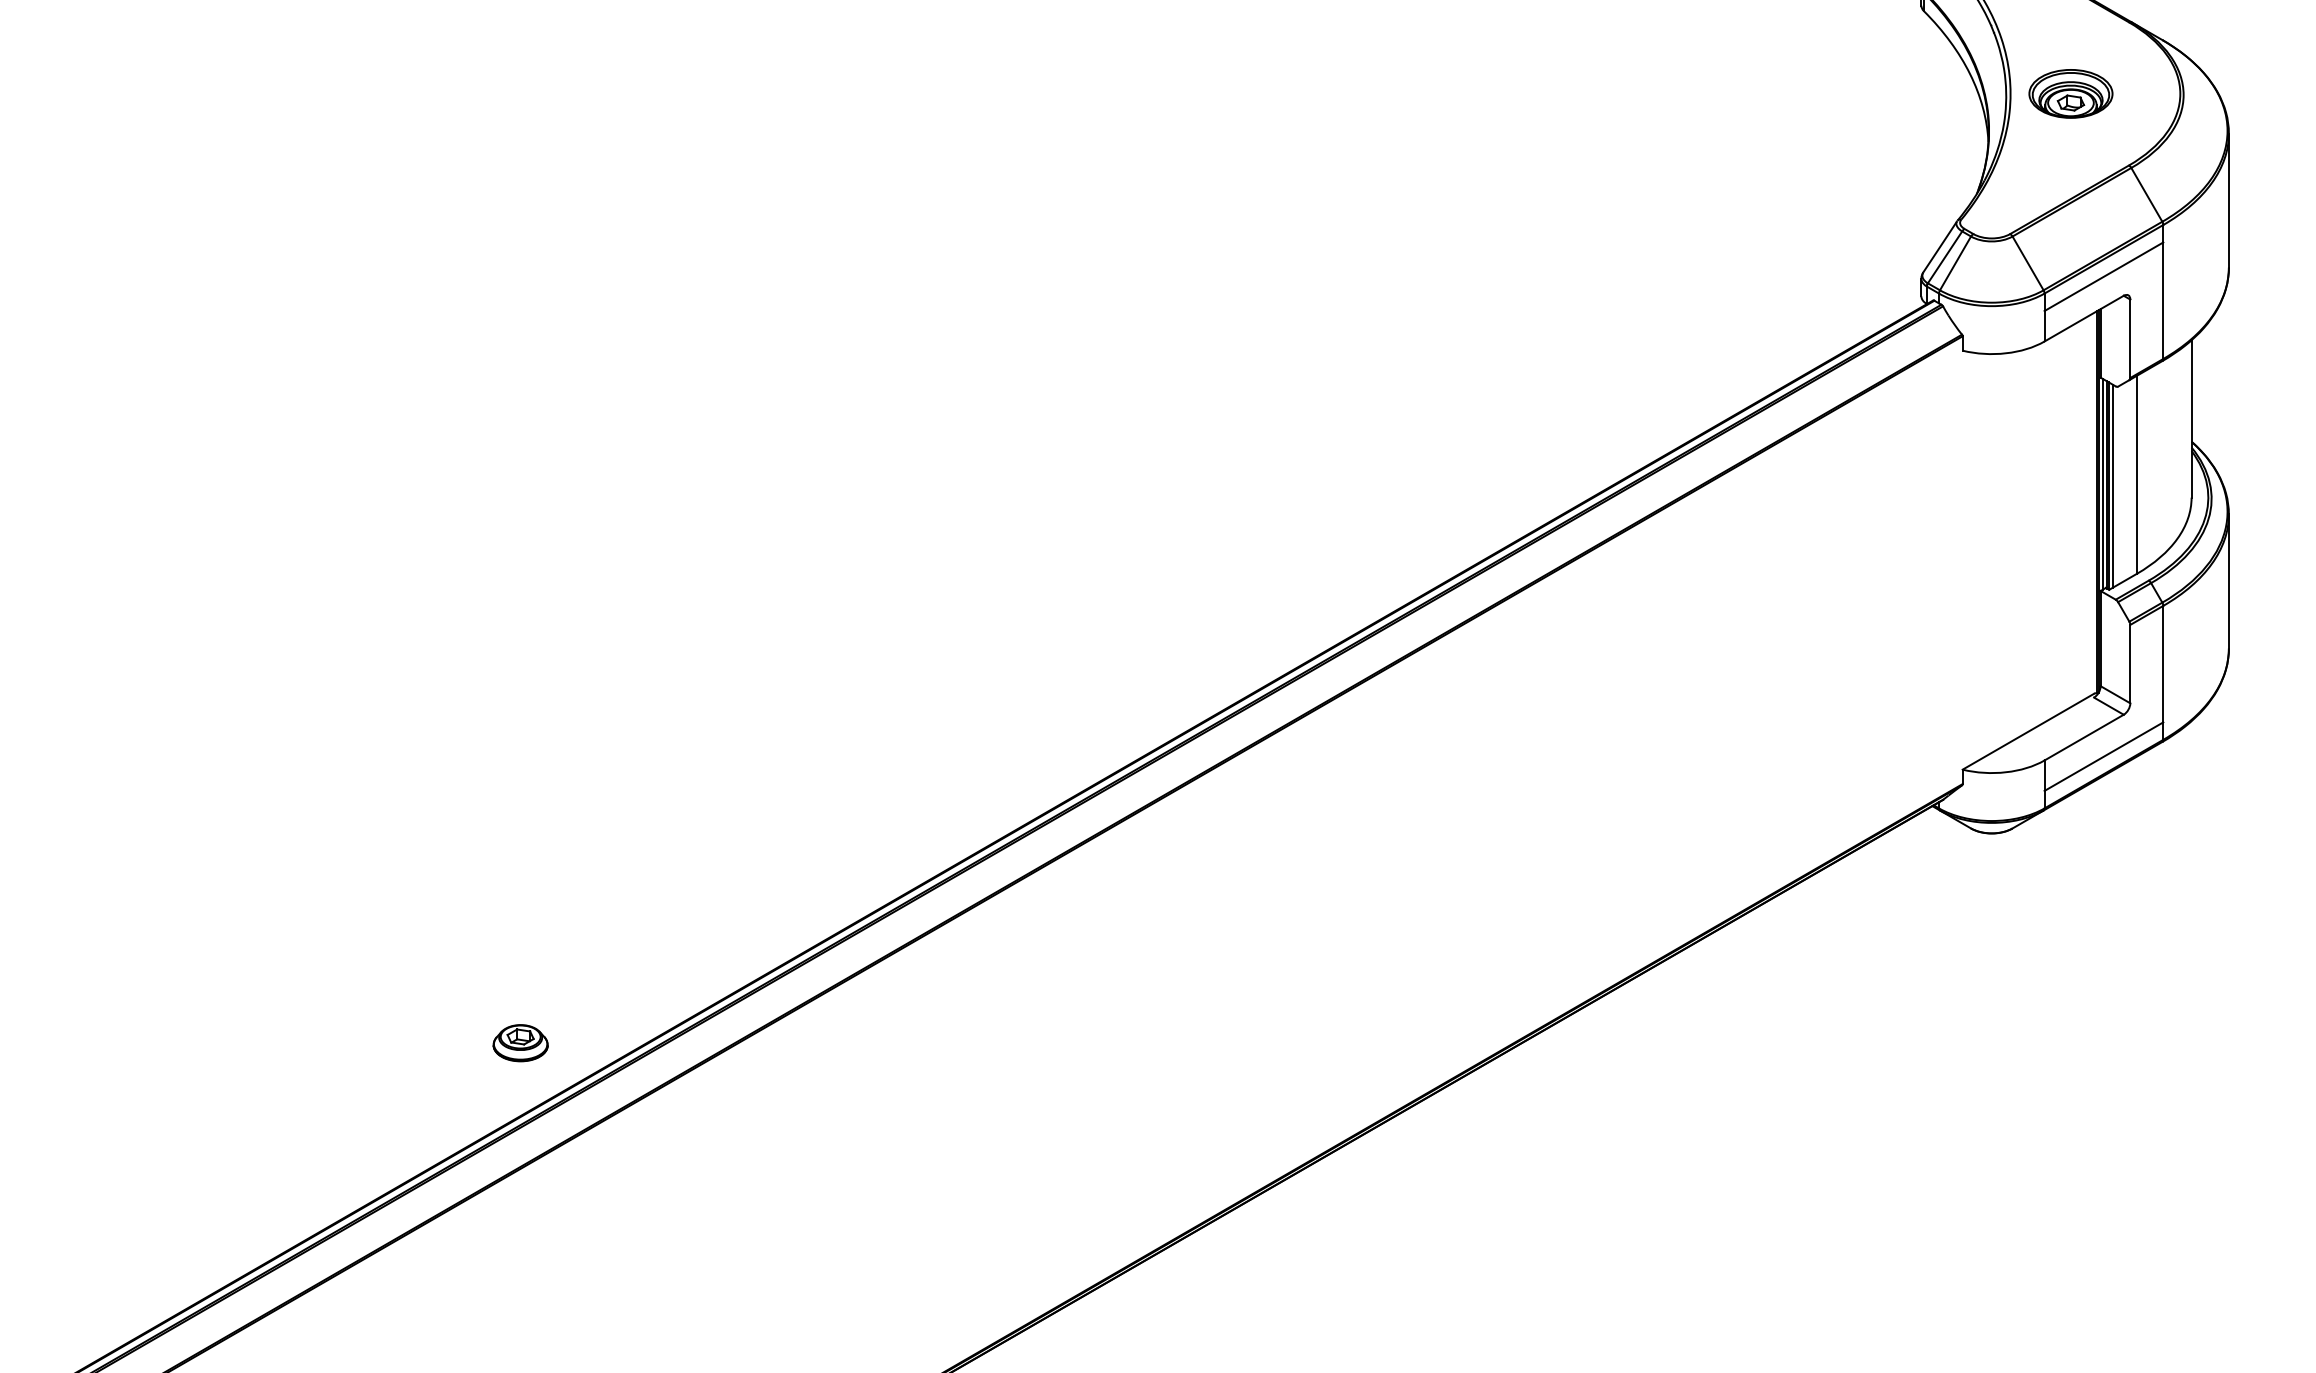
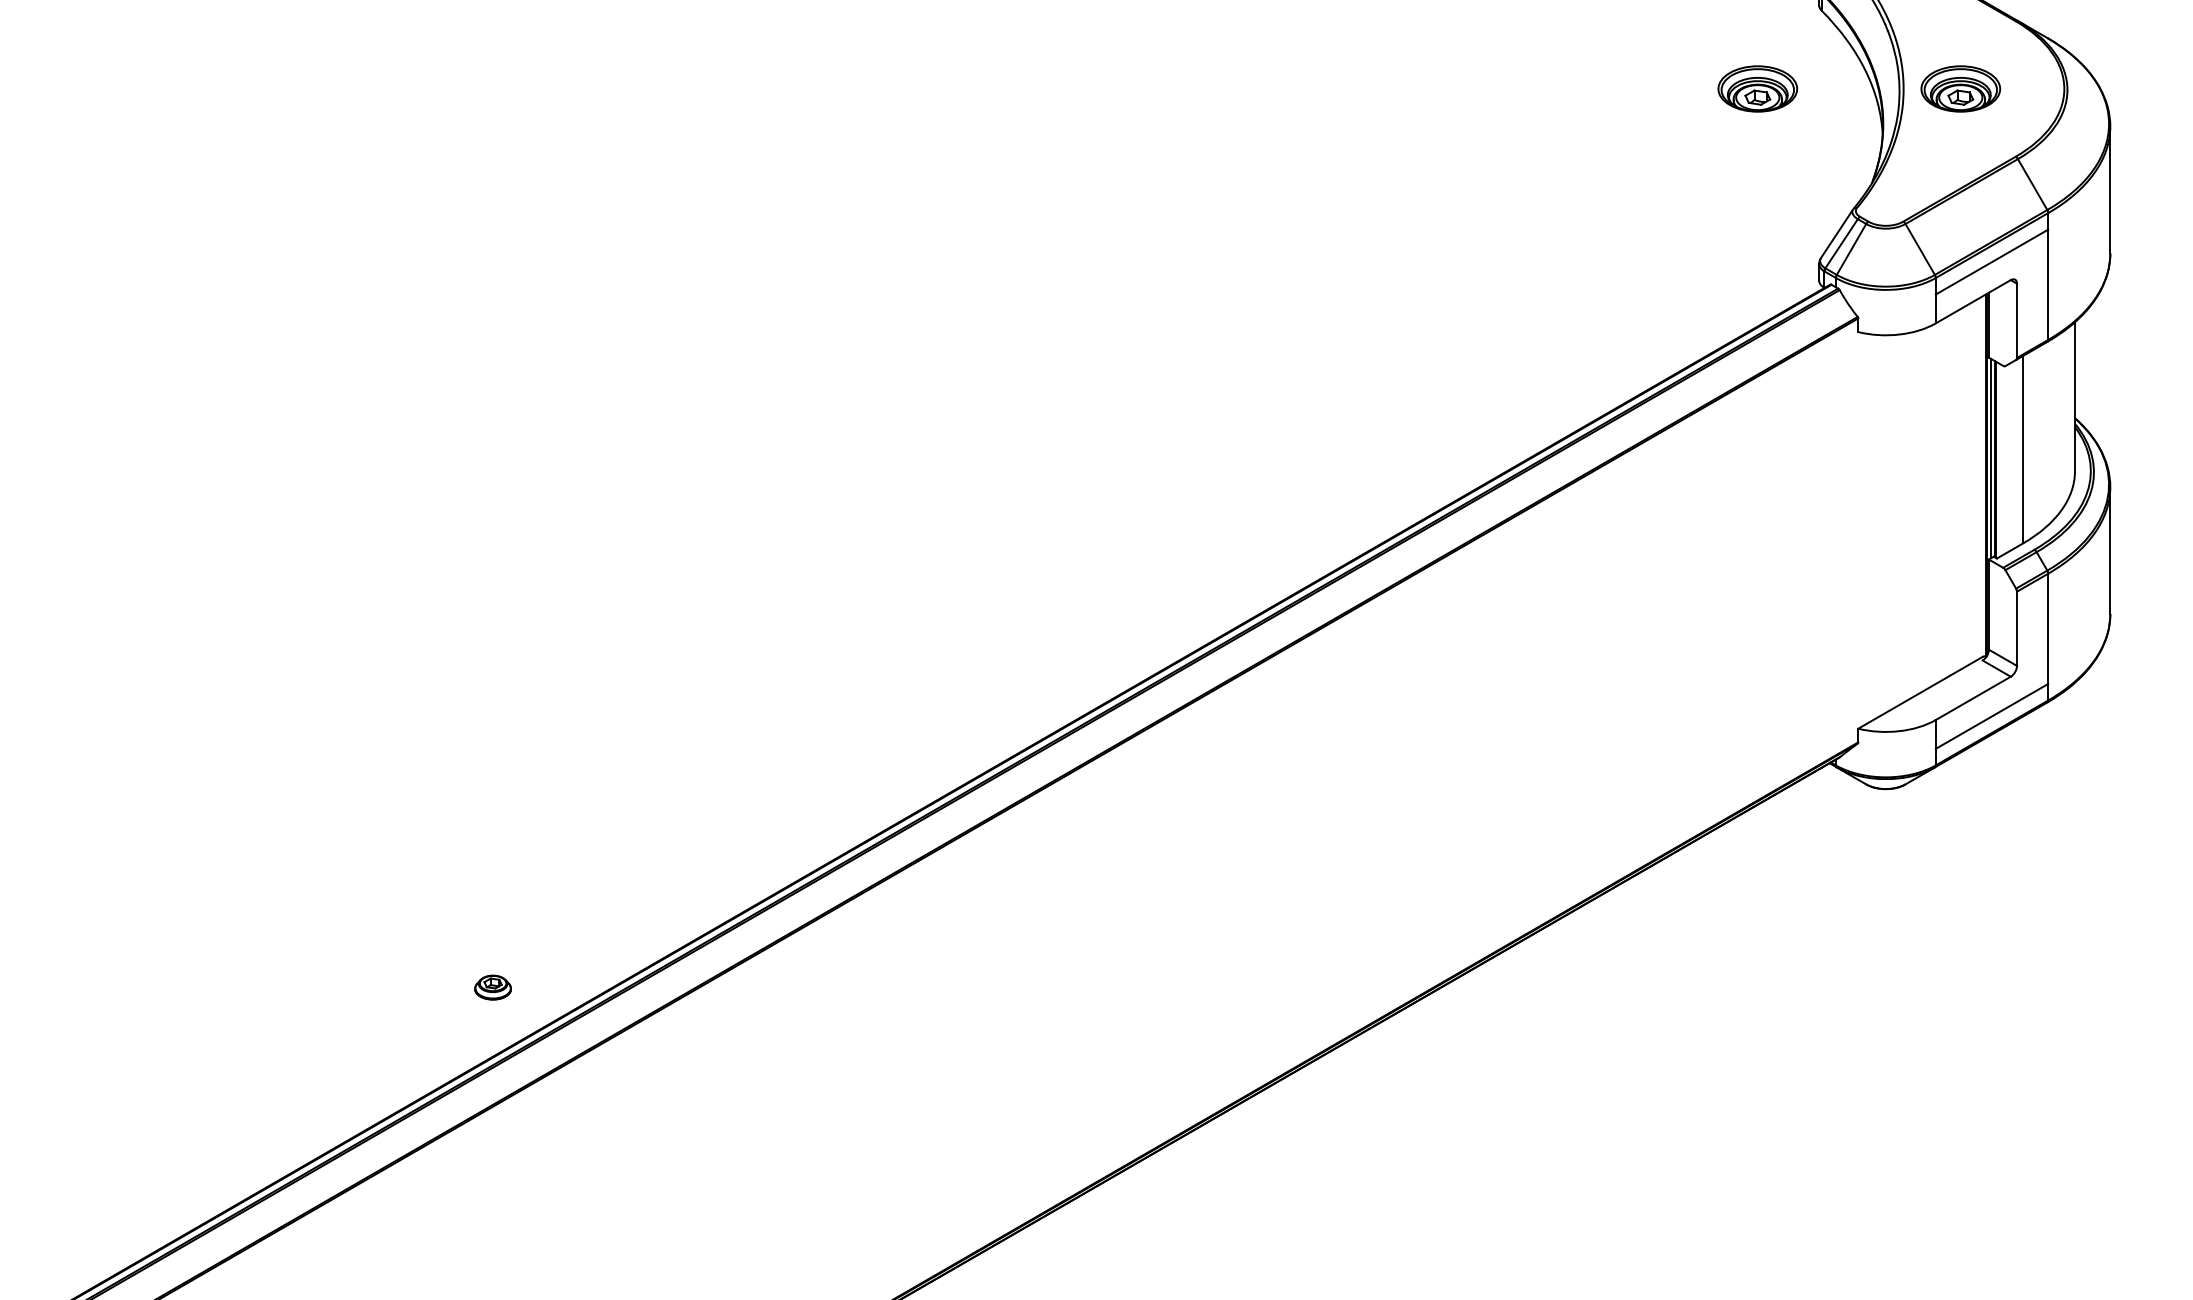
part: (1856, 93) -> (1757, 88), added
line: (2112, 486) -> (2000, 460), removed
part: (519, 1043) -> (492, 987), size x0.7

